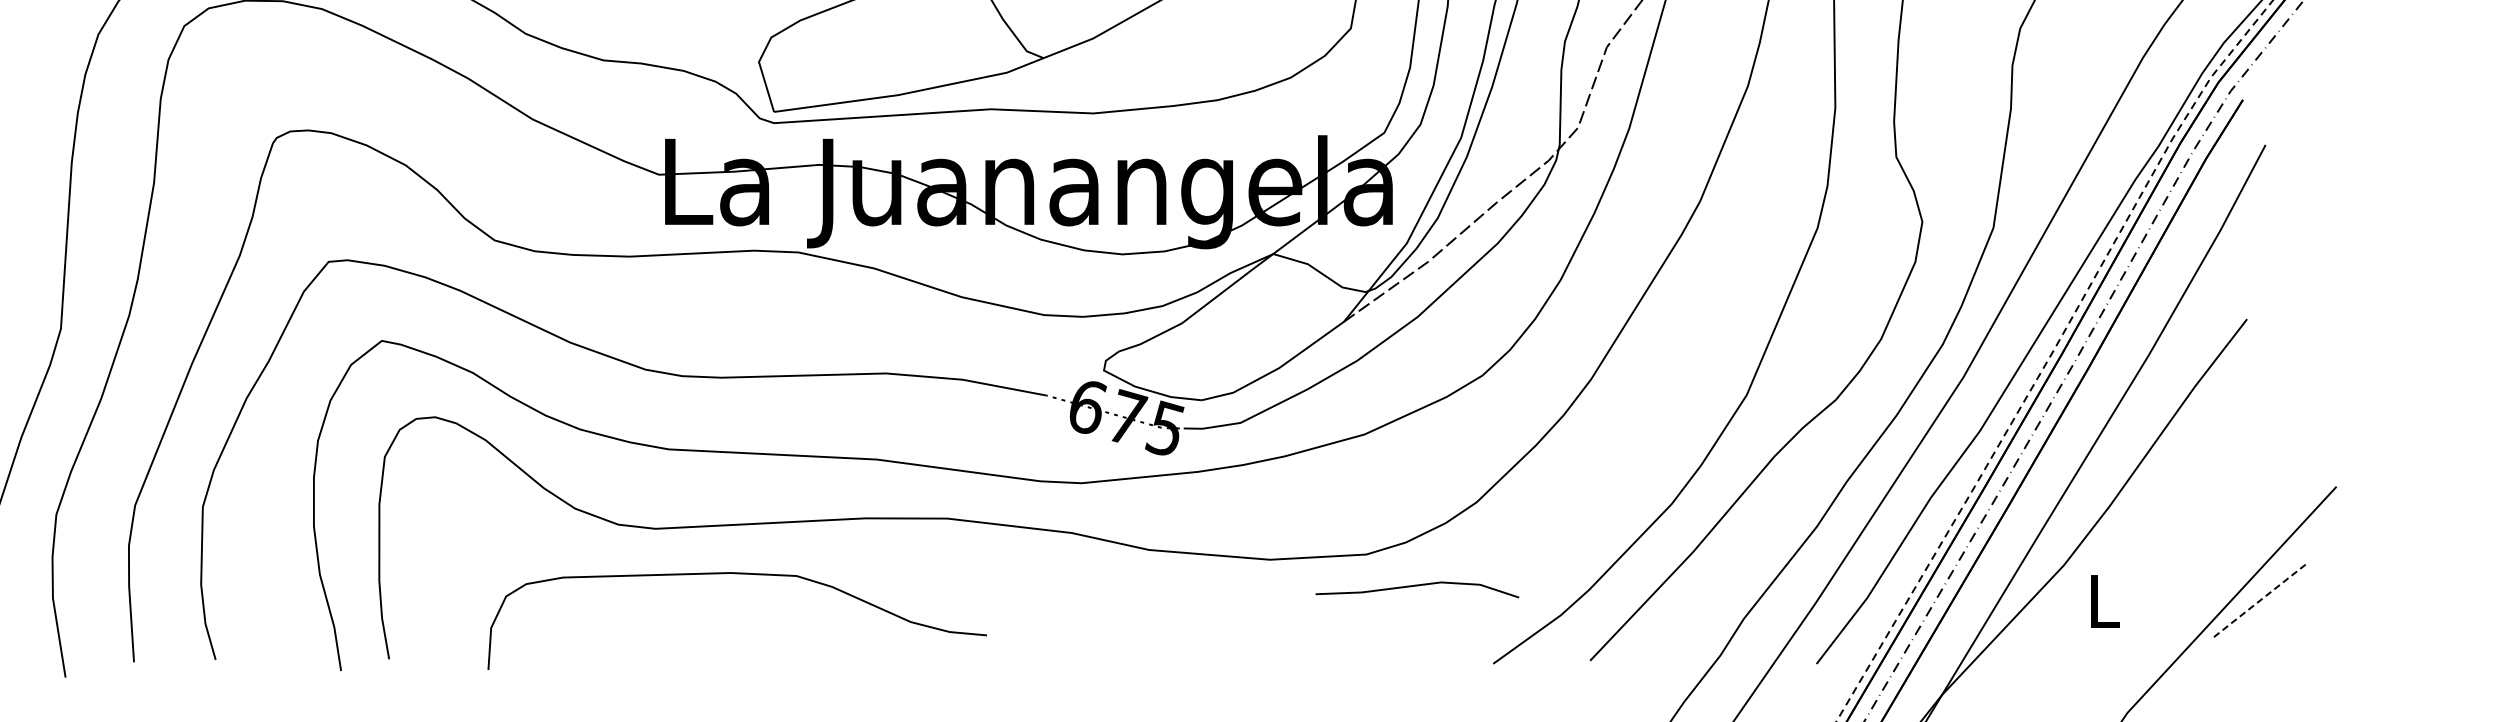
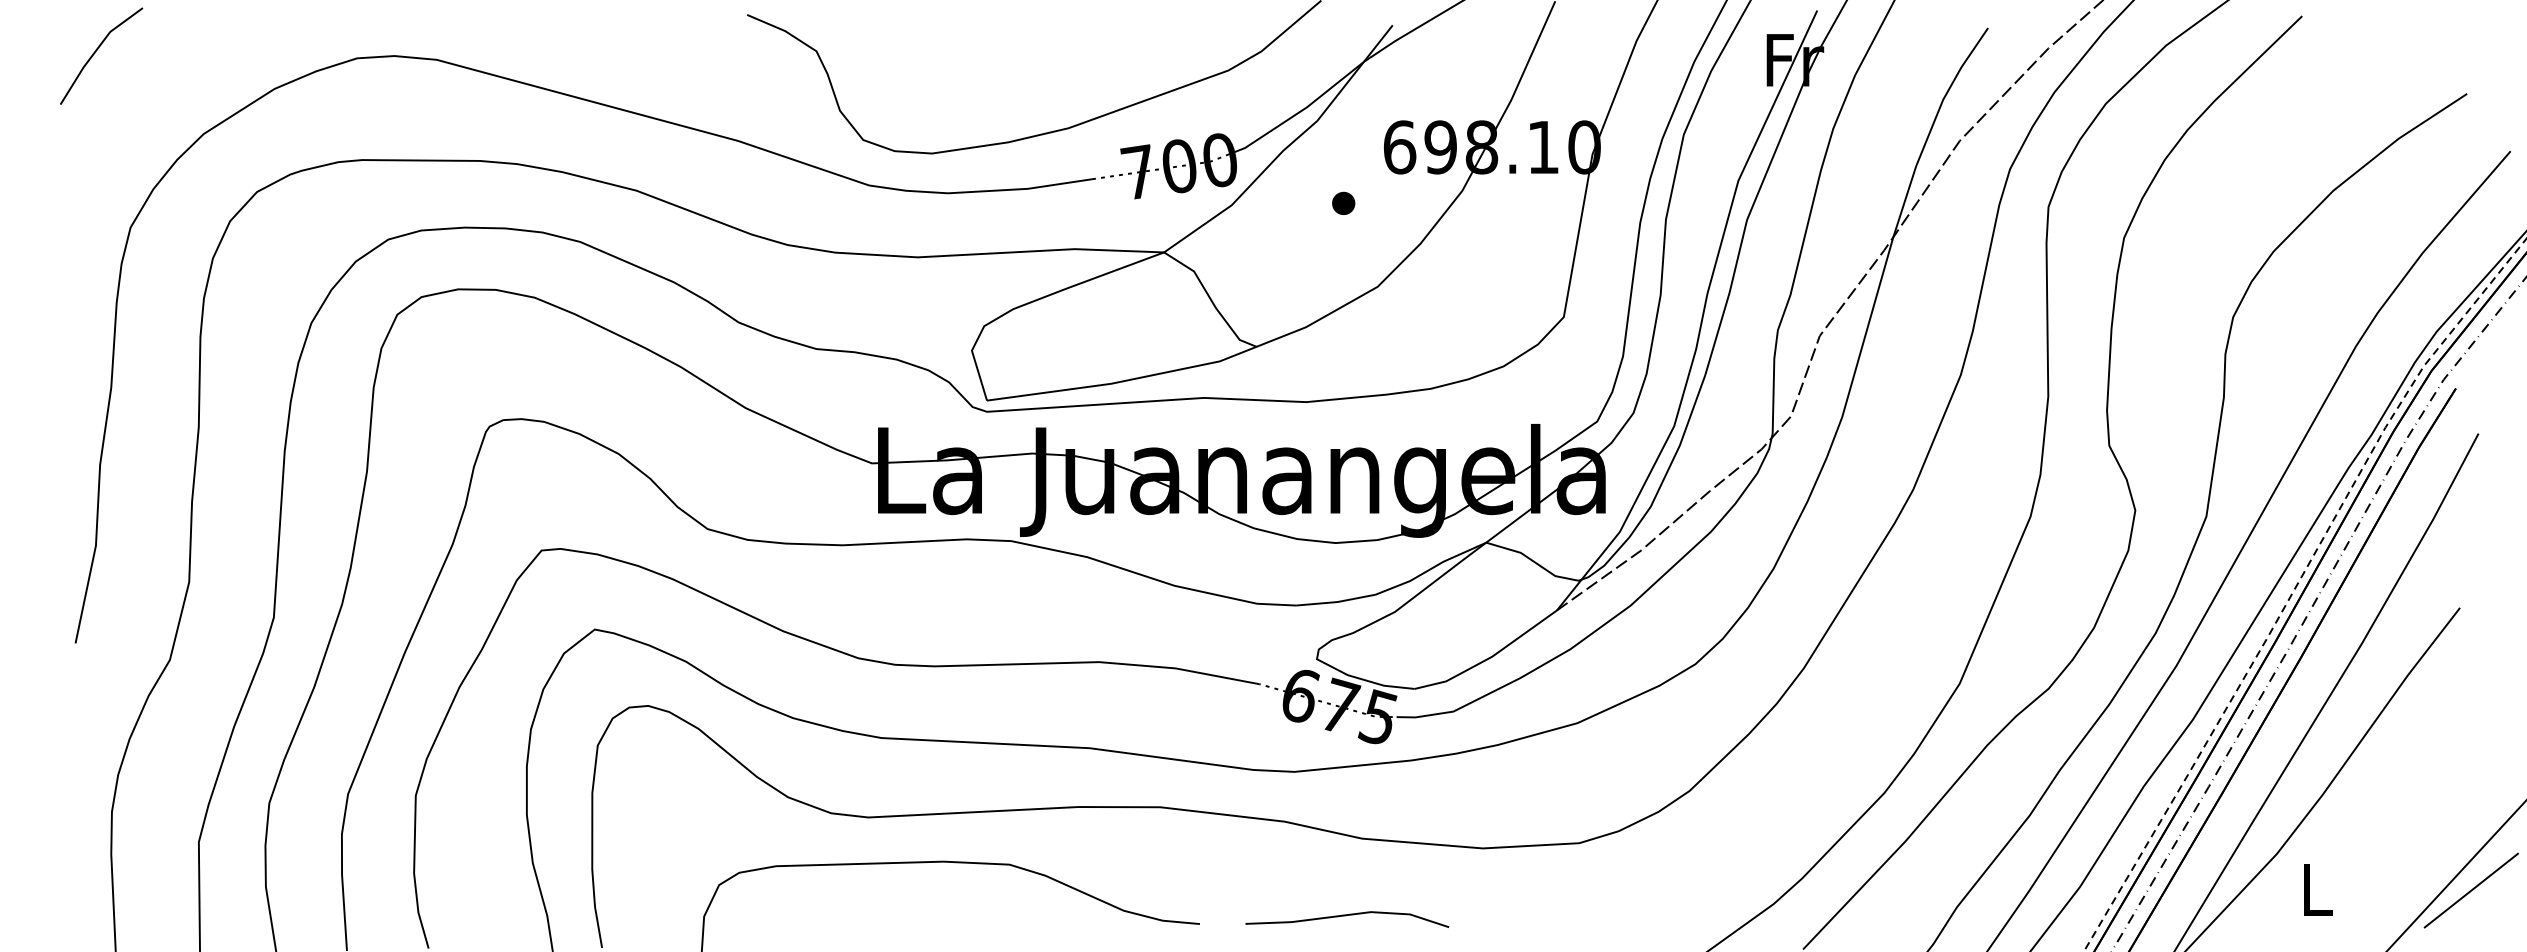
line: (1416, 586) -> (1346, 916), moved
line: (2257, 601) -> (2470, 890), dashed -> solid

